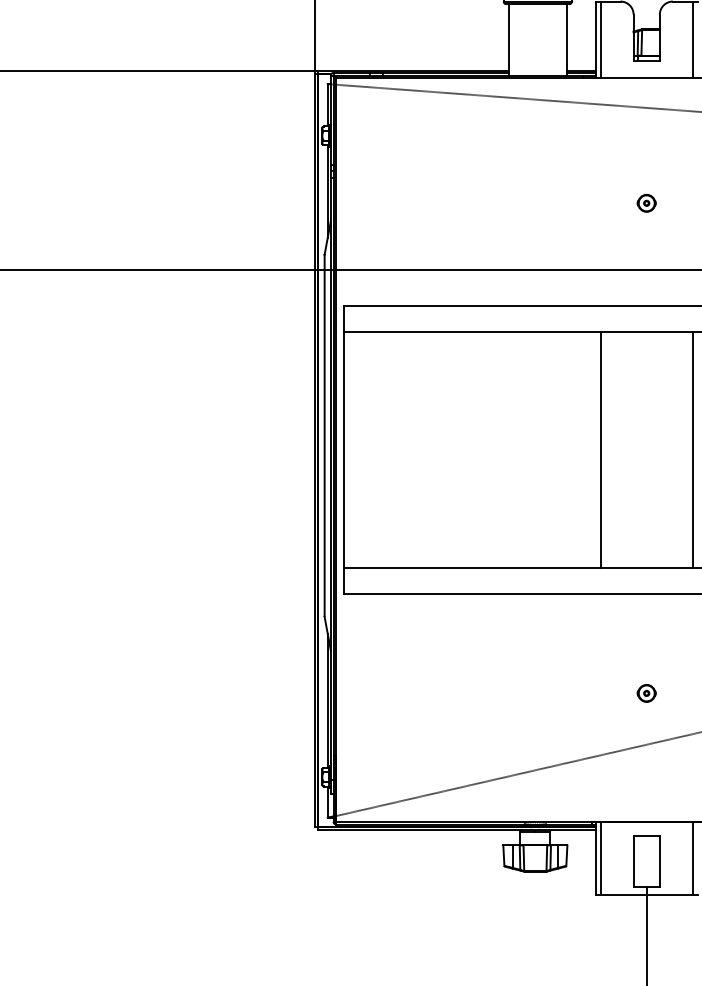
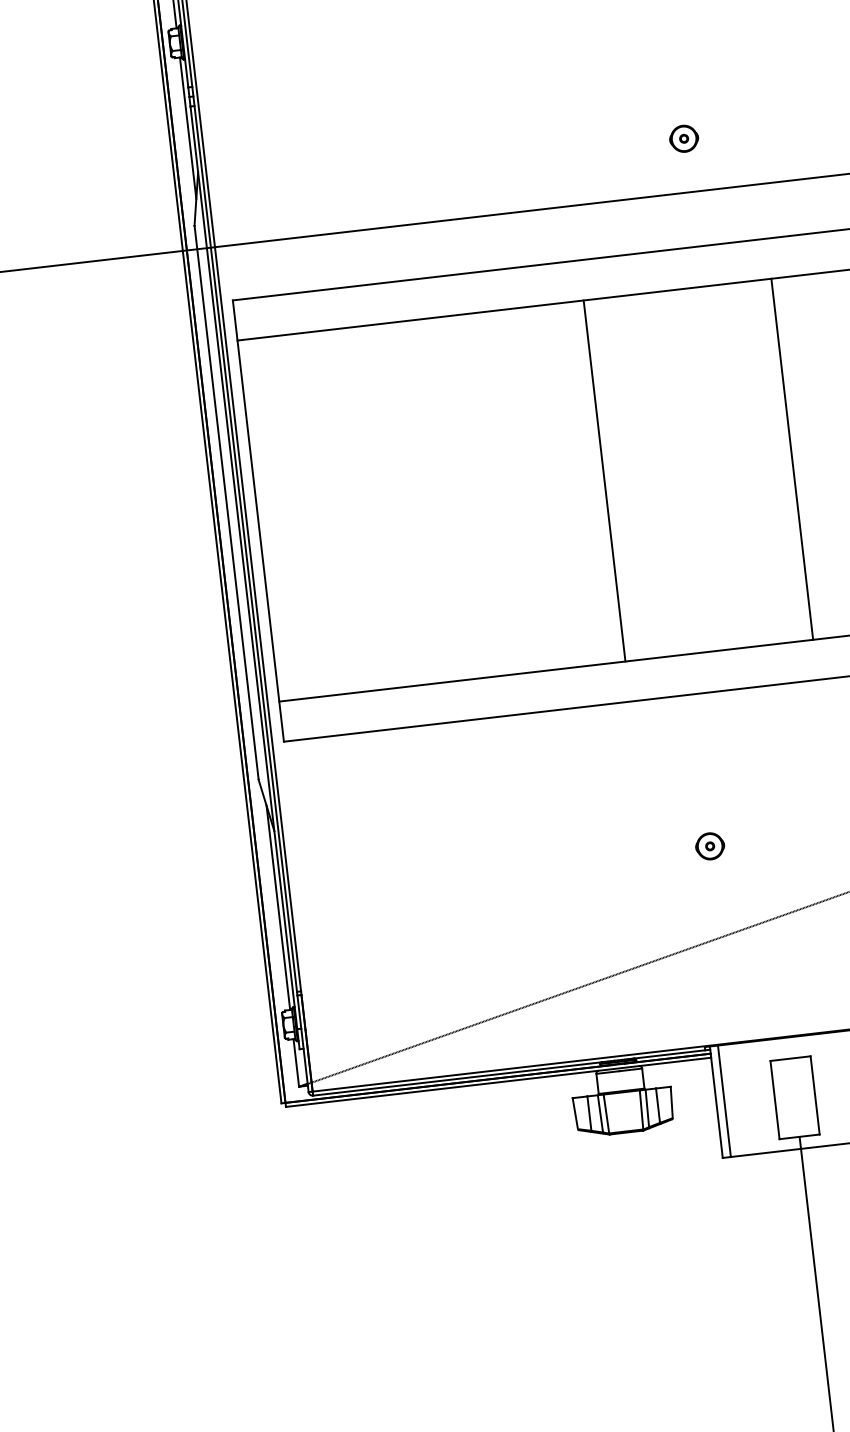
part: (646, 203) -> (683, 139), moved
line: (600, 449) -> (603, 480), moved
part: (646, 693) -> (709, 846), moved

